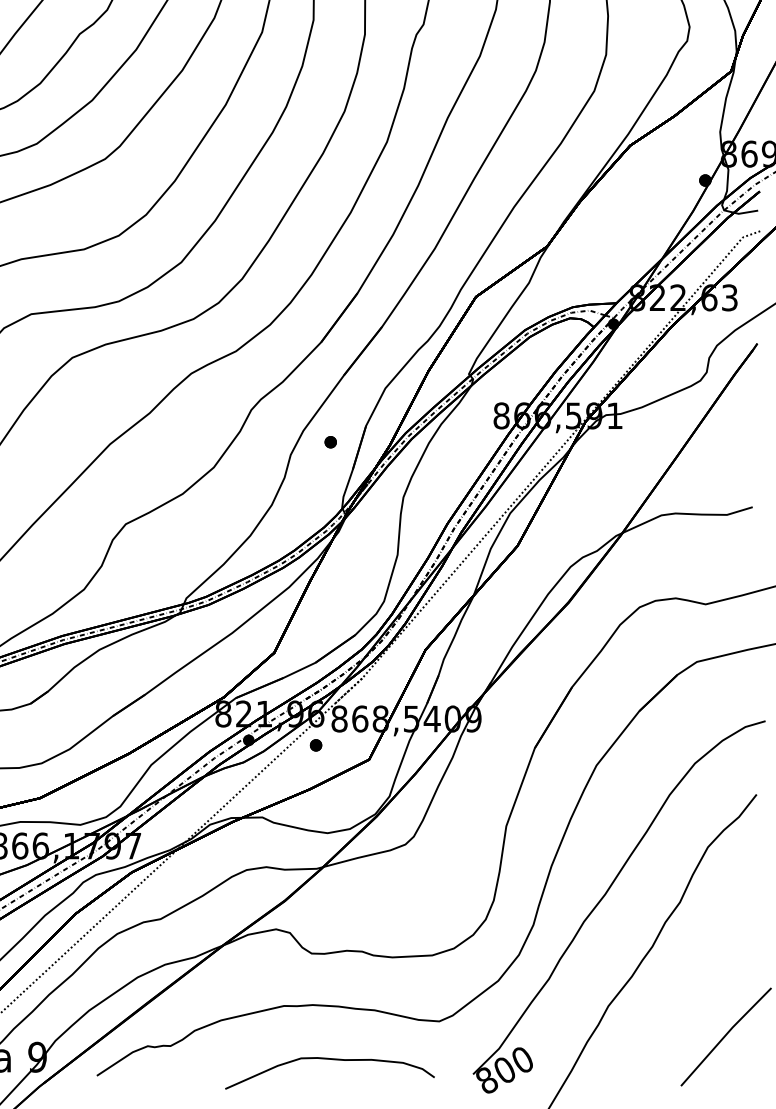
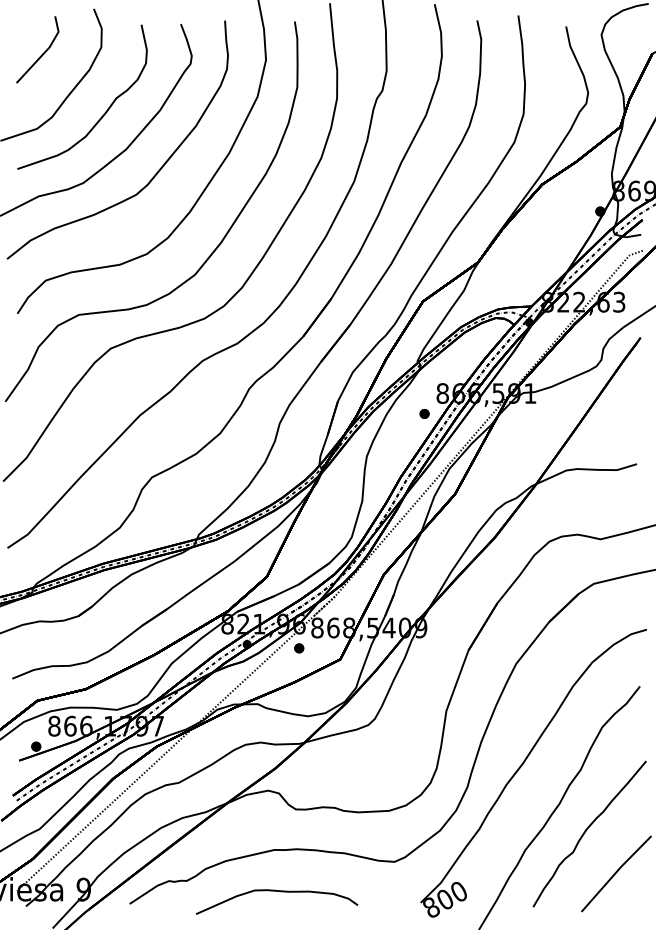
part: (330, 441) -> (424, 413), moved
curve: (688, 980) -> (587, 830), added
curve: (334, 1060) -> (280, 892), moved

